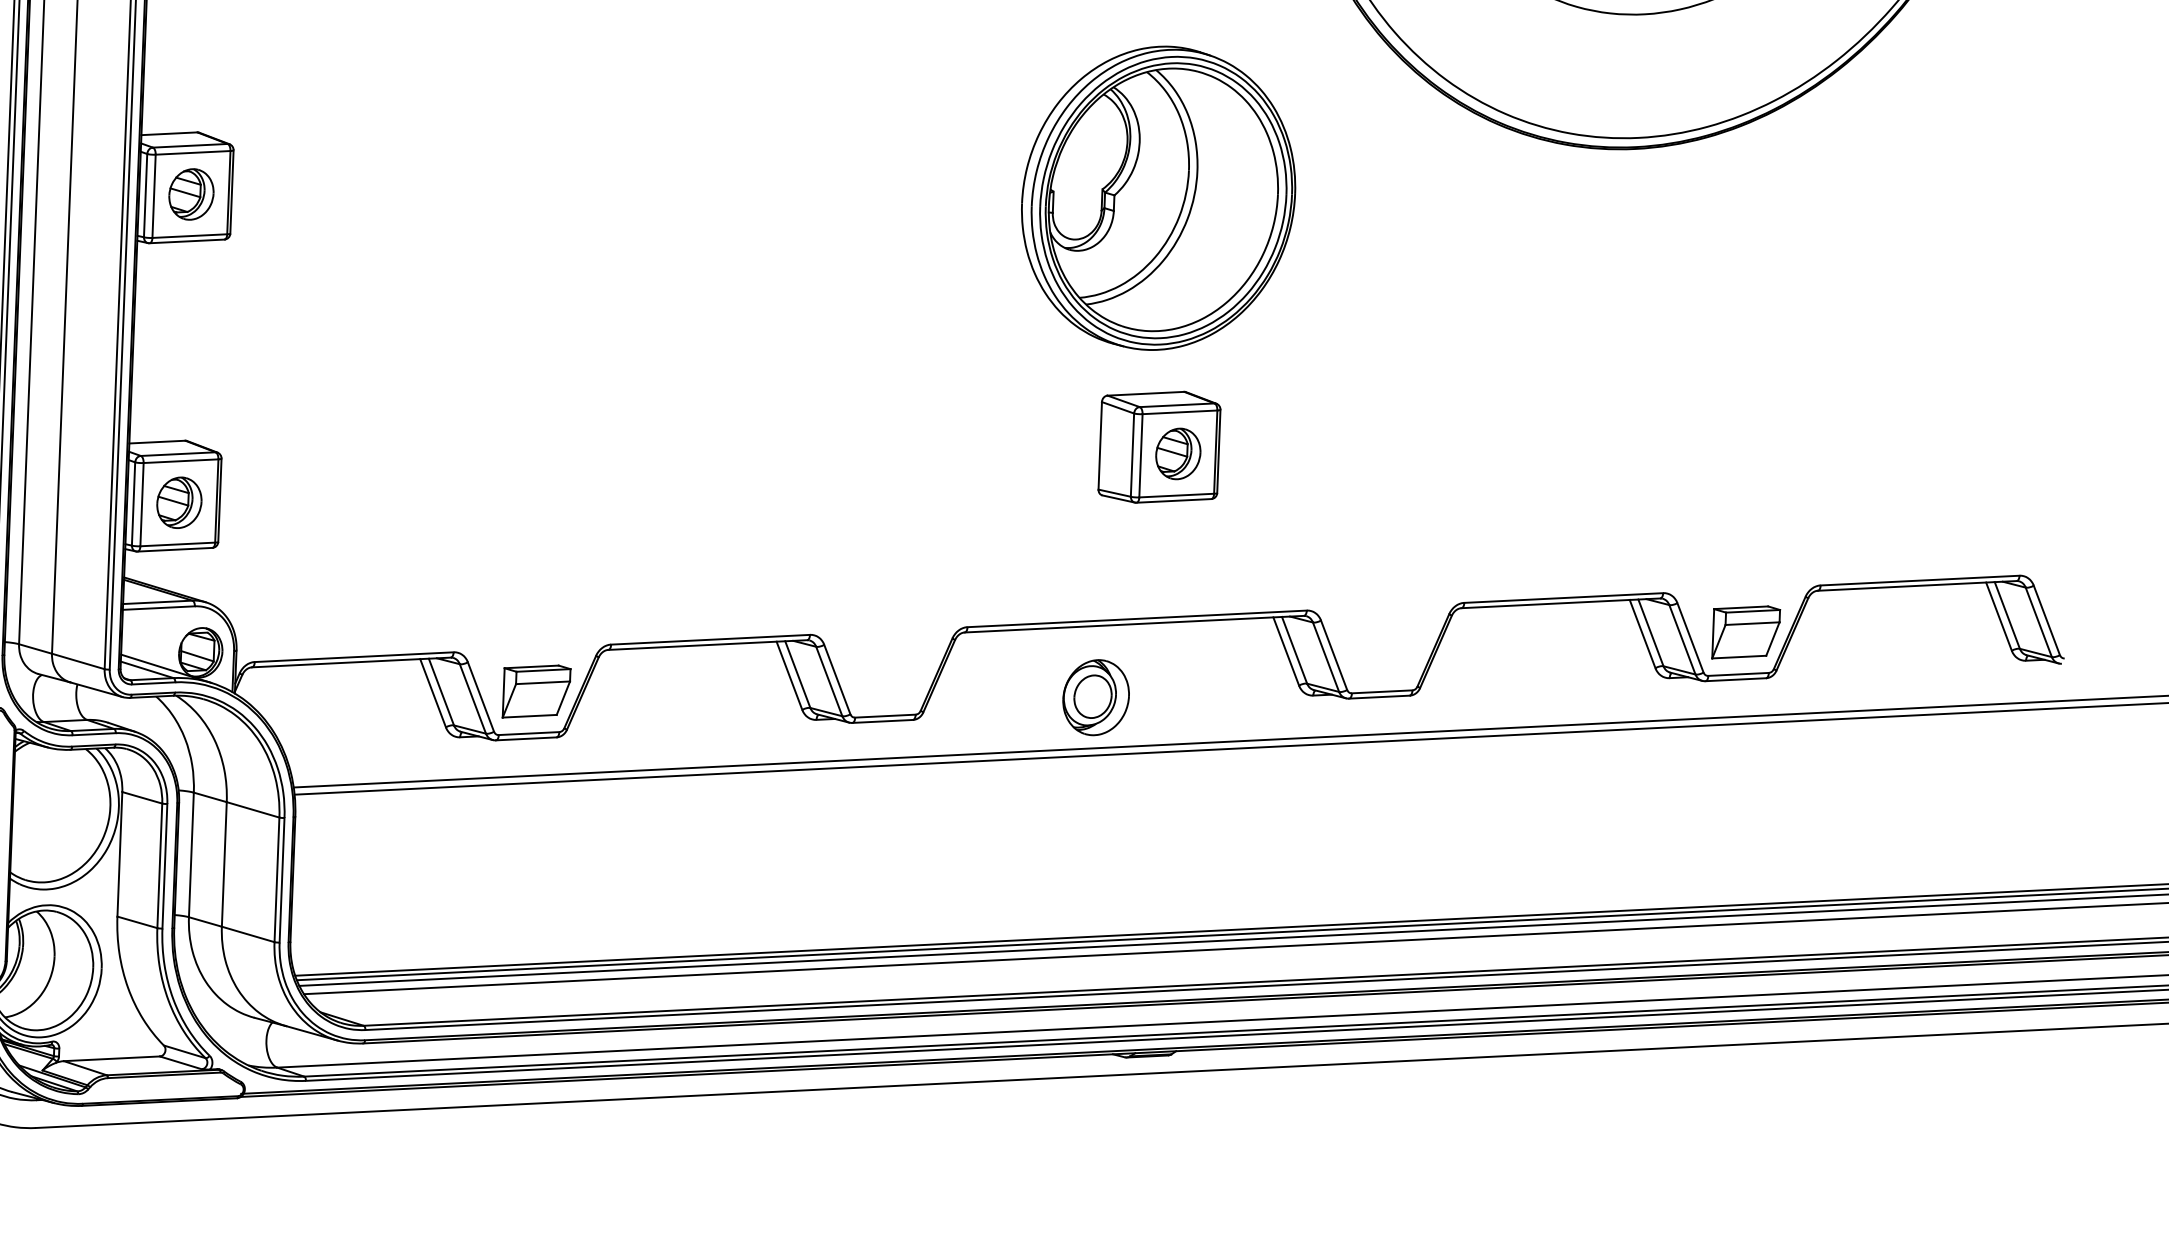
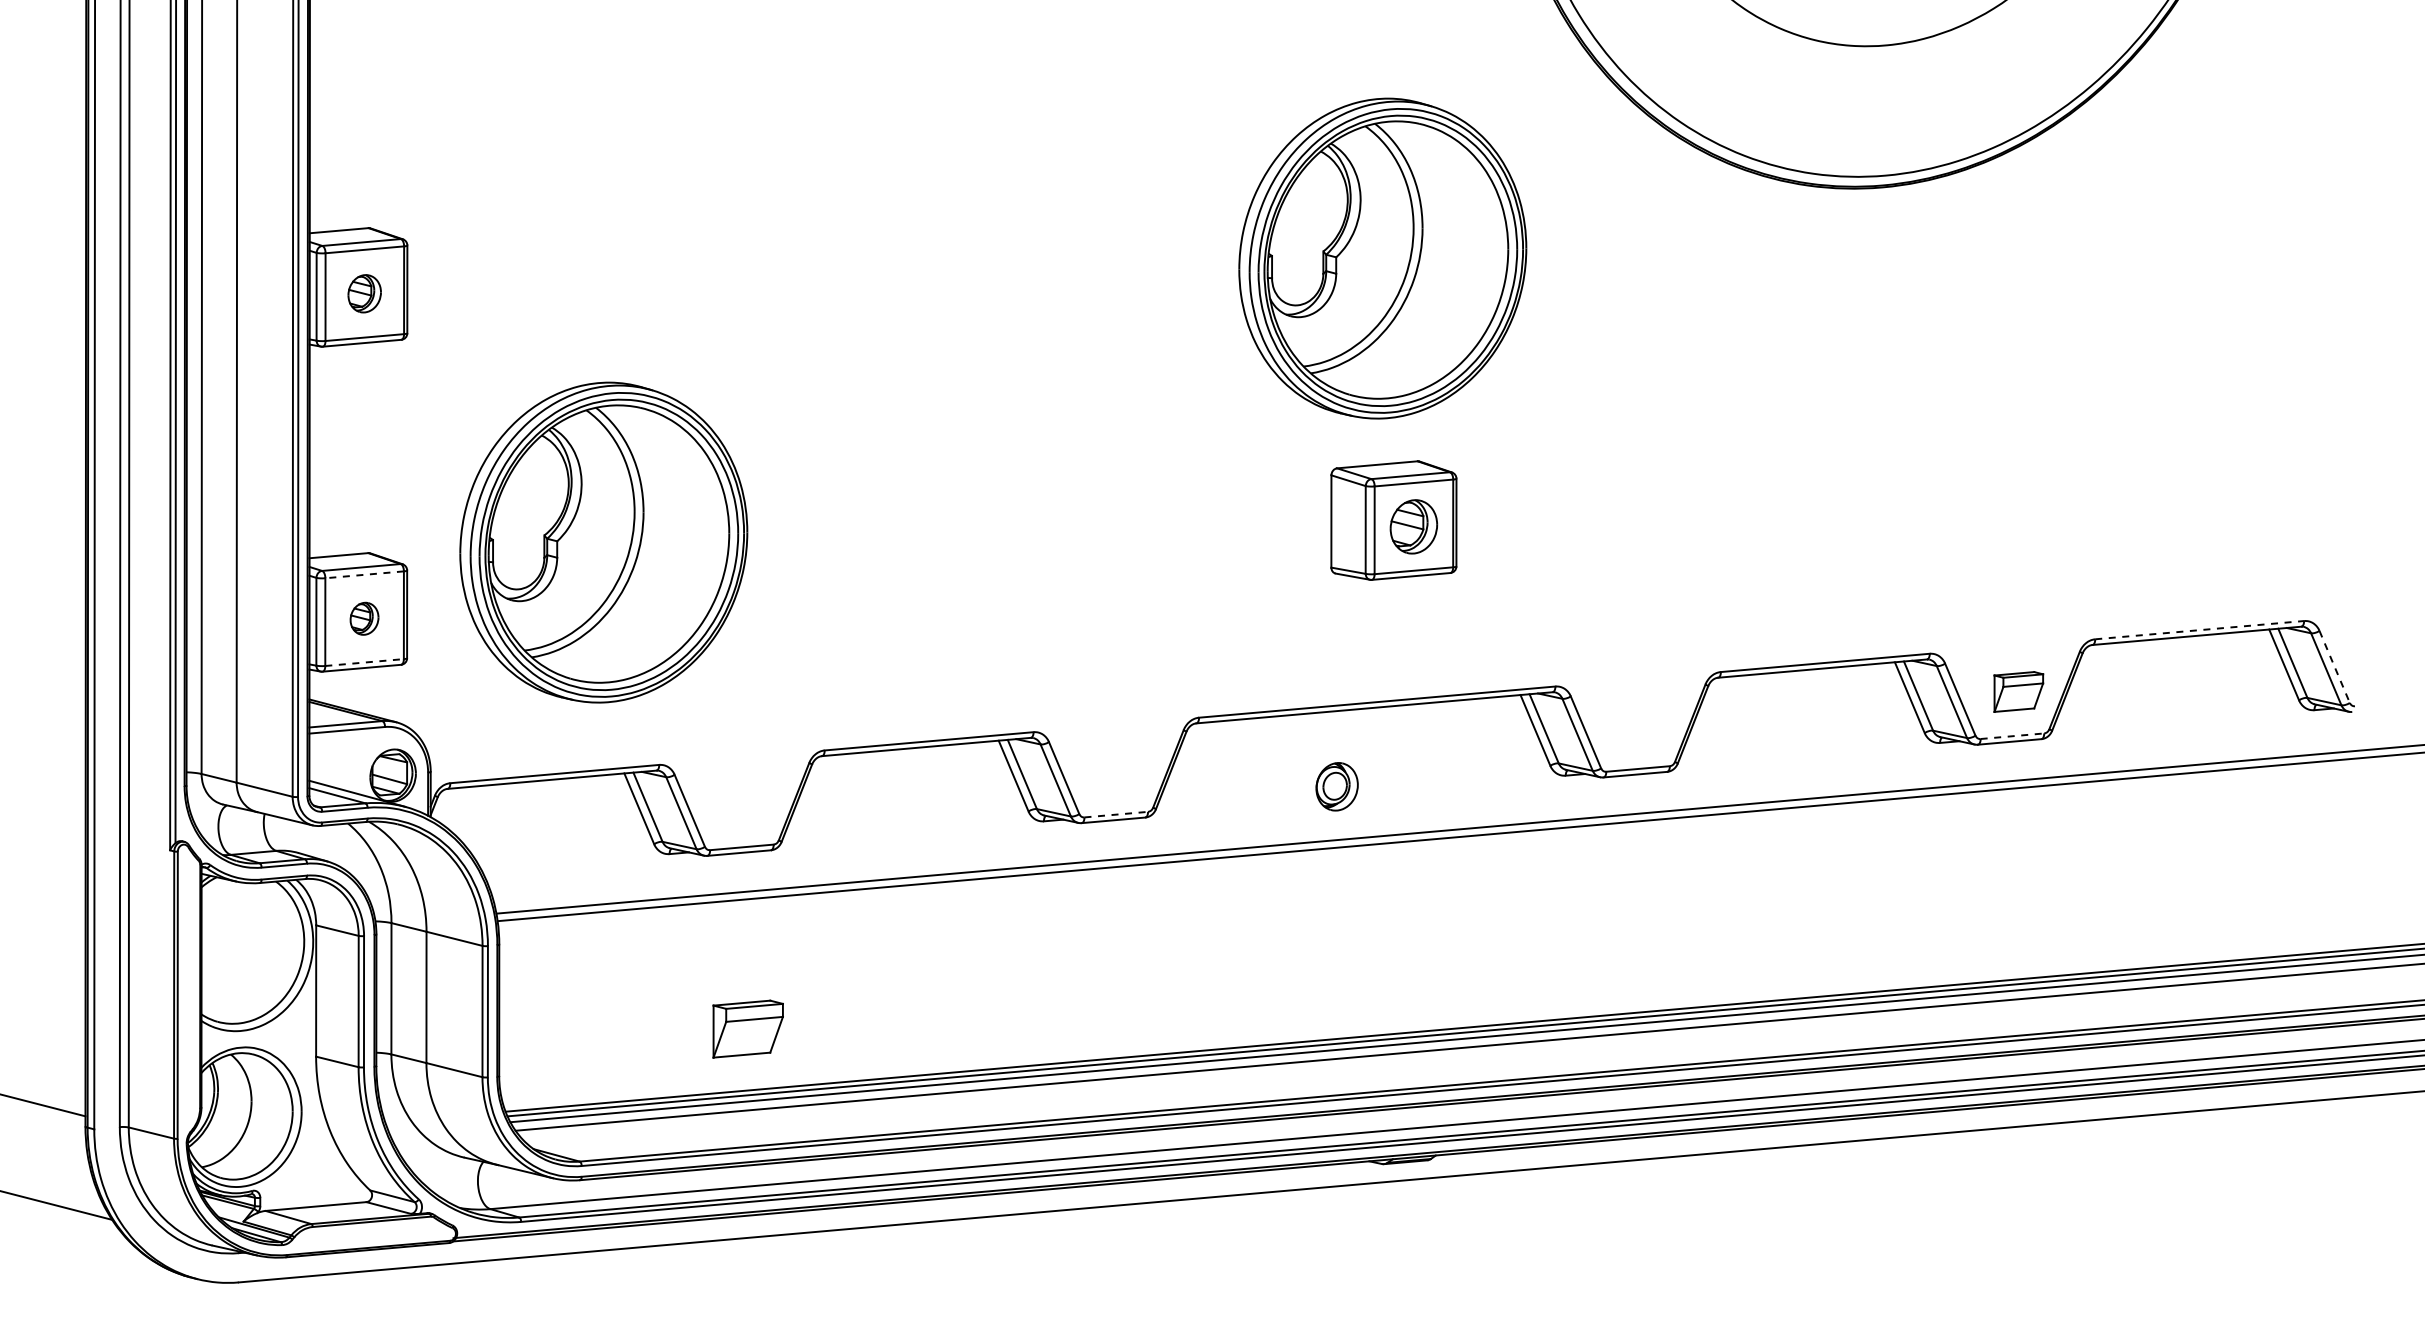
part: (191, 194) -> (364, 293), size x0.7
part: (408, 439) -> (603, 542), added
line: (180, 460) -> (364, 574), solid -> dashed
part: (179, 502) -> (364, 618), size x0.6
line: (178, 544) -> (365, 662), solid -> dashed
line: (1919, 580) -> (2199, 630), solid -> dashed
line: (2046, 620) -> (2334, 667), solid -> dashed
part: (1745, 632) -> (2018, 691), size x0.7
line: (1738, 674) -> (2012, 736), solid -> dashed
part: (536, 691) -> (747, 1028), moved
part: (1095, 697) -> (1336, 786), size x0.6
line: (885, 716) -> (1116, 814), solid -> dashed

